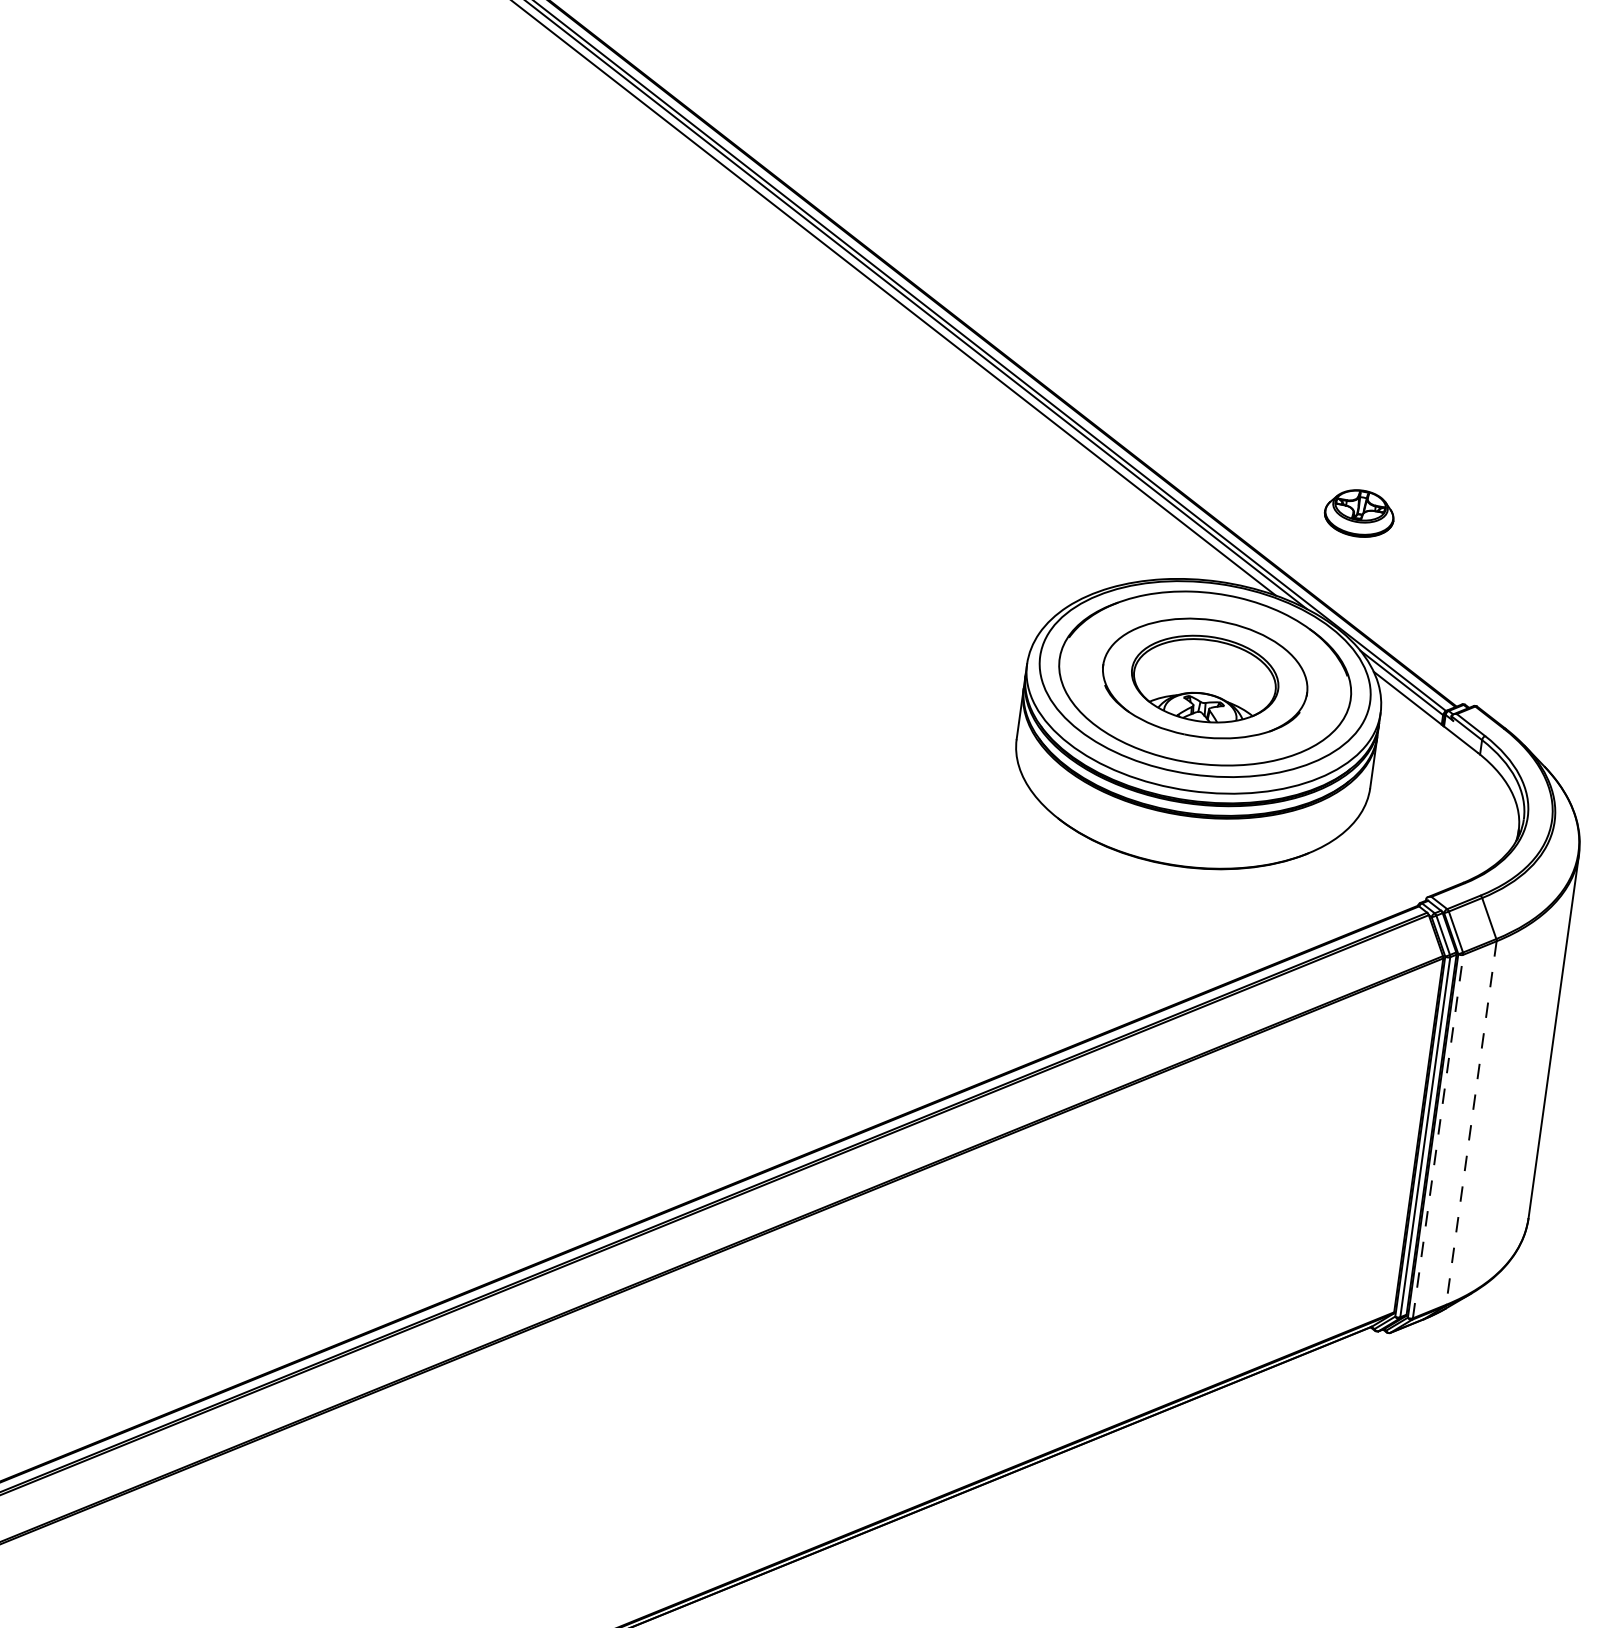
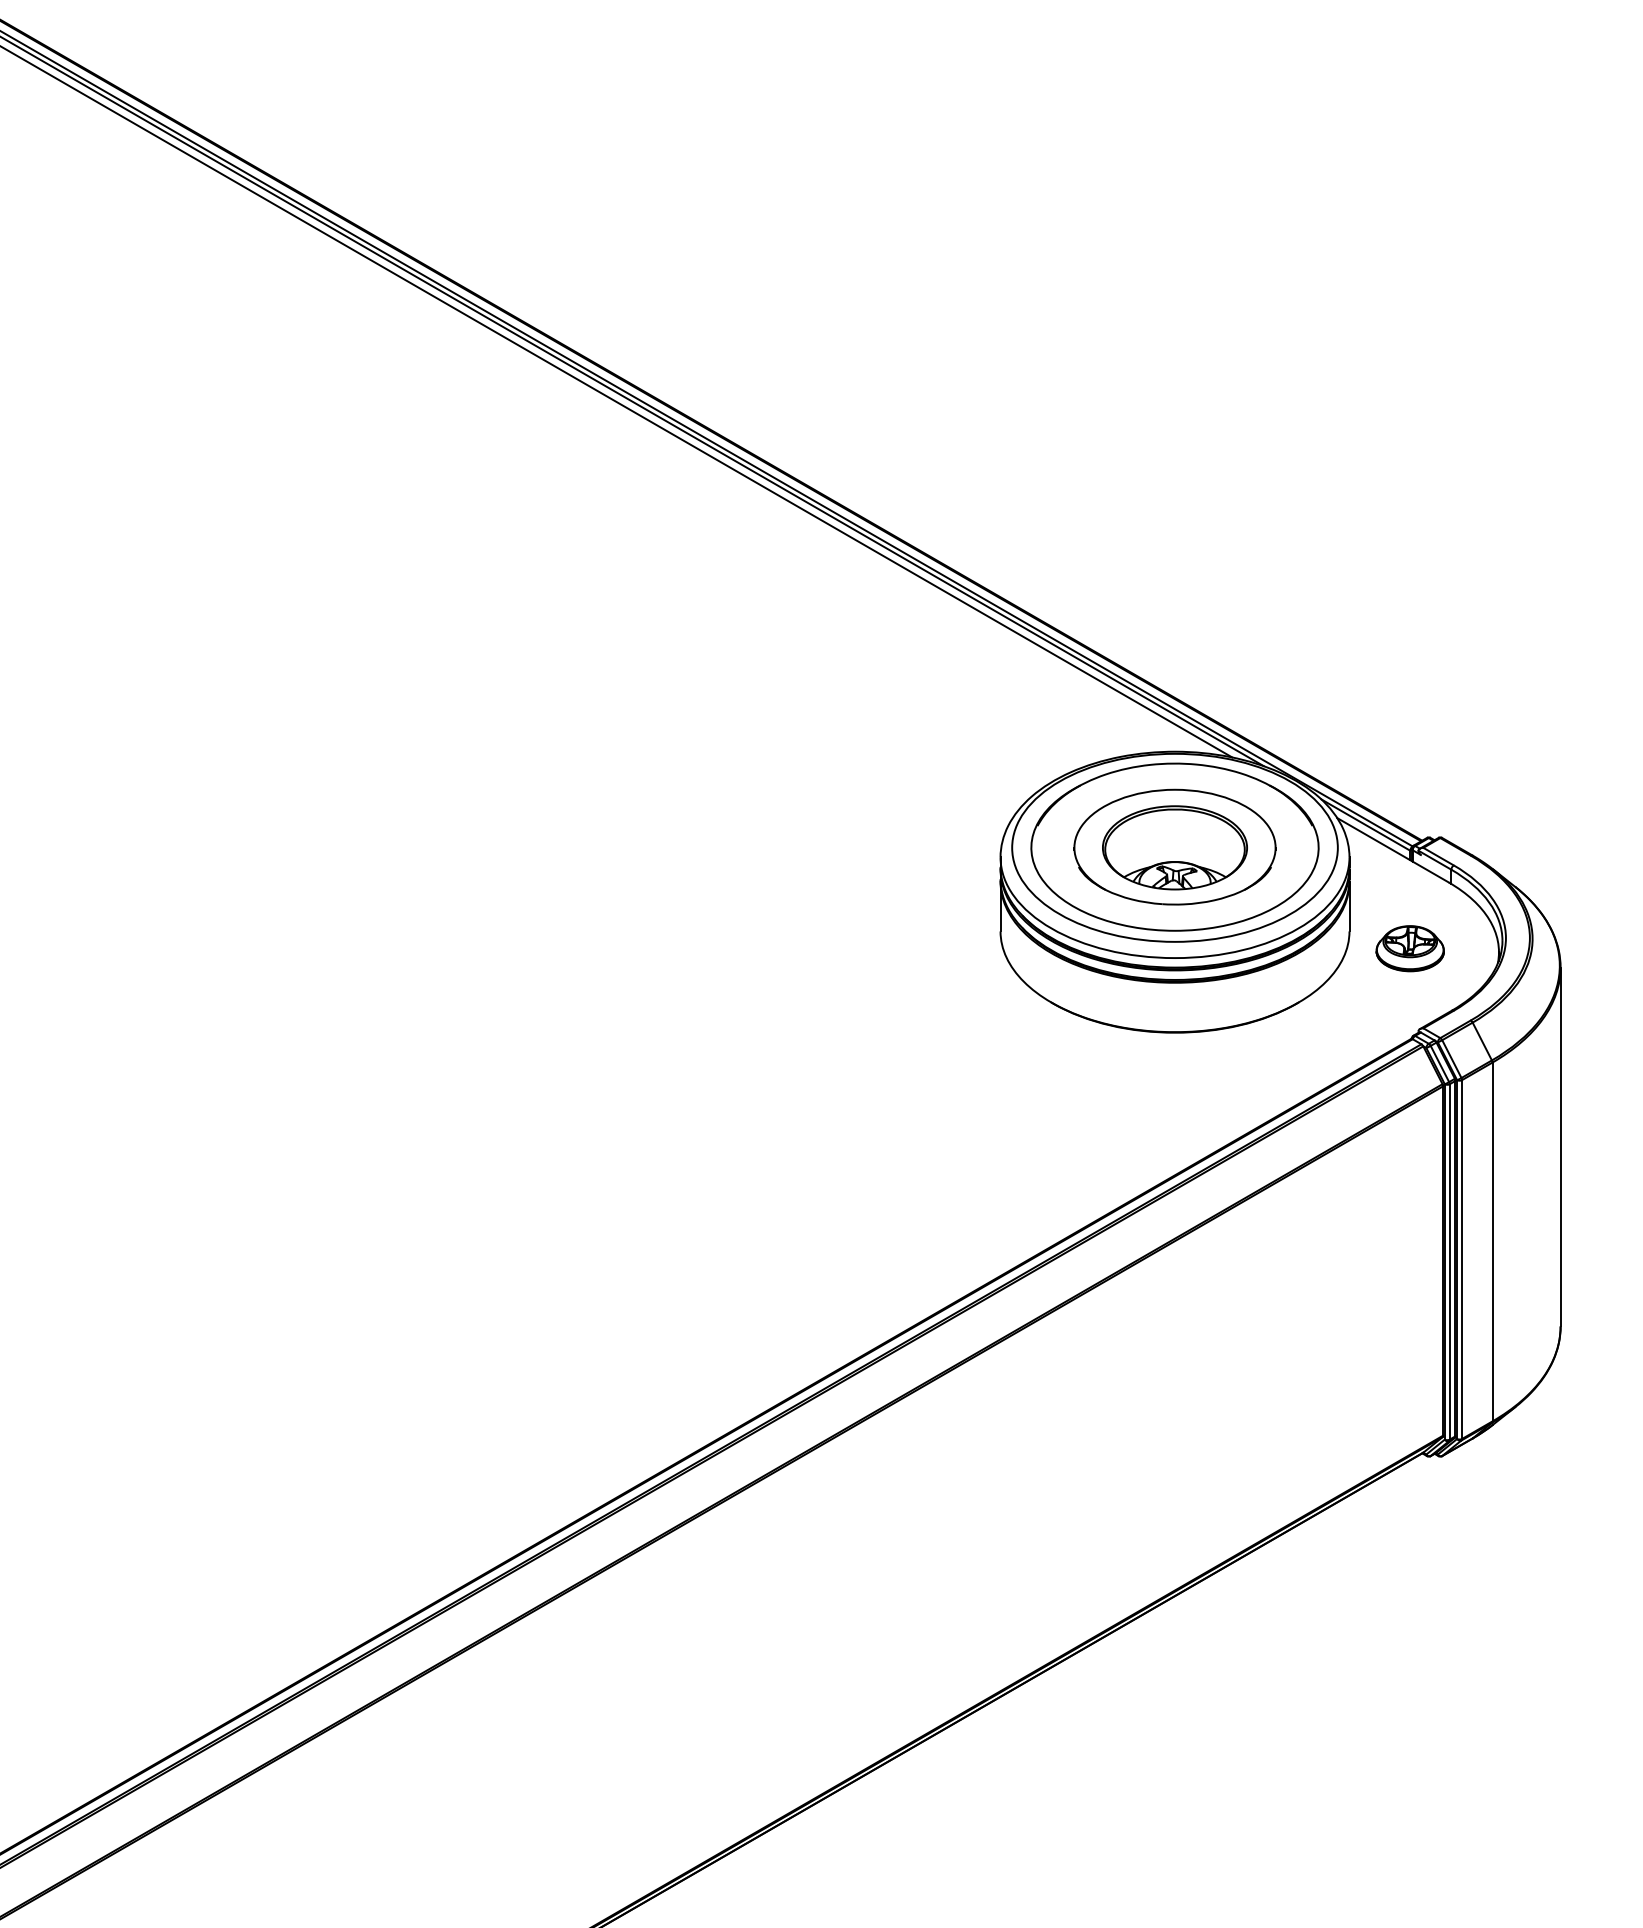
part: (1358, 513) -> (1409, 948), moved
line: (1471, 1123) -> (1492, 1242), dashed -> solid
line: (1438, 1136) -> (1462, 1259), dashed -> solid

